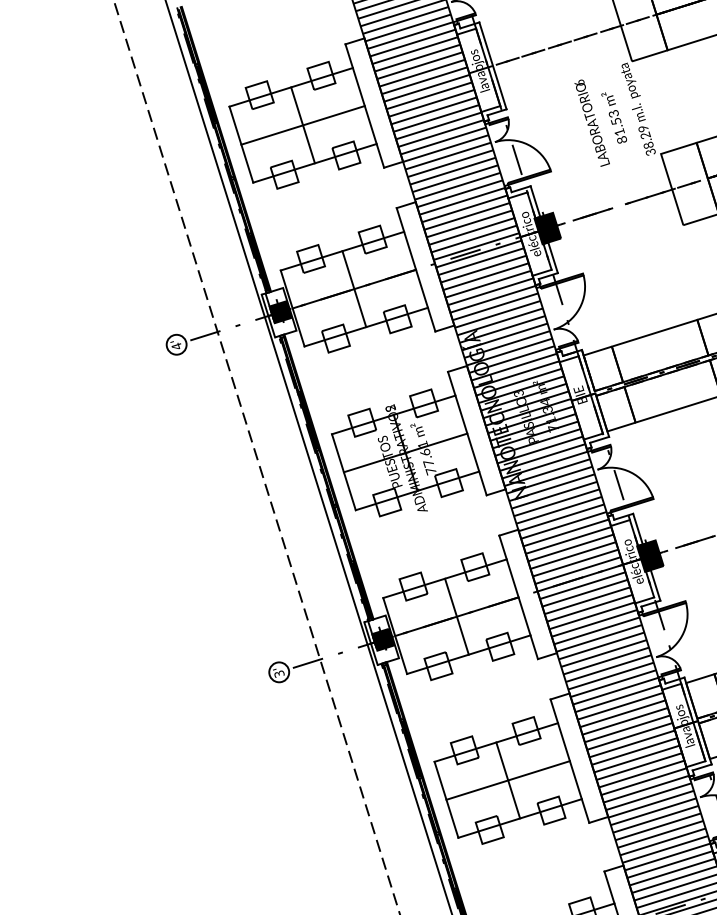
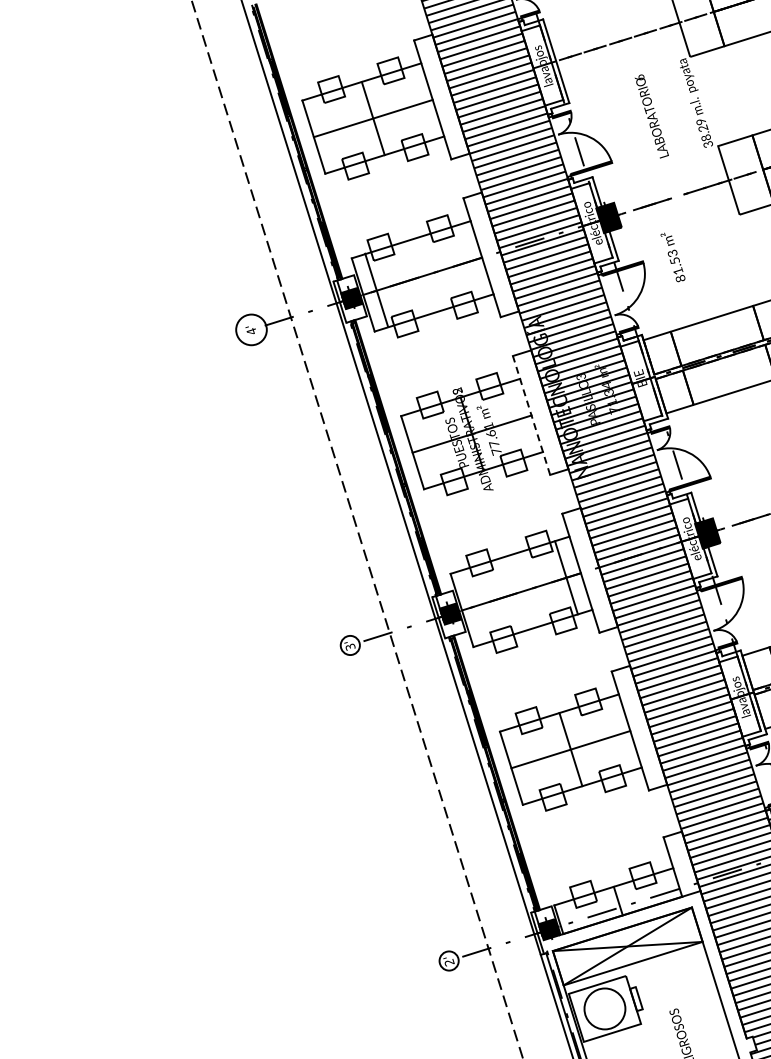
text: (613, 118) -> (672, 257), moved
line: (354, 288) -> (376, 289), moved
circle: (176, 344) -> (251, 329), size x1.6
line: (467, 433) -> (531, 415), solid -> dashed
line: (456, 616) -> (566, 577), moved

